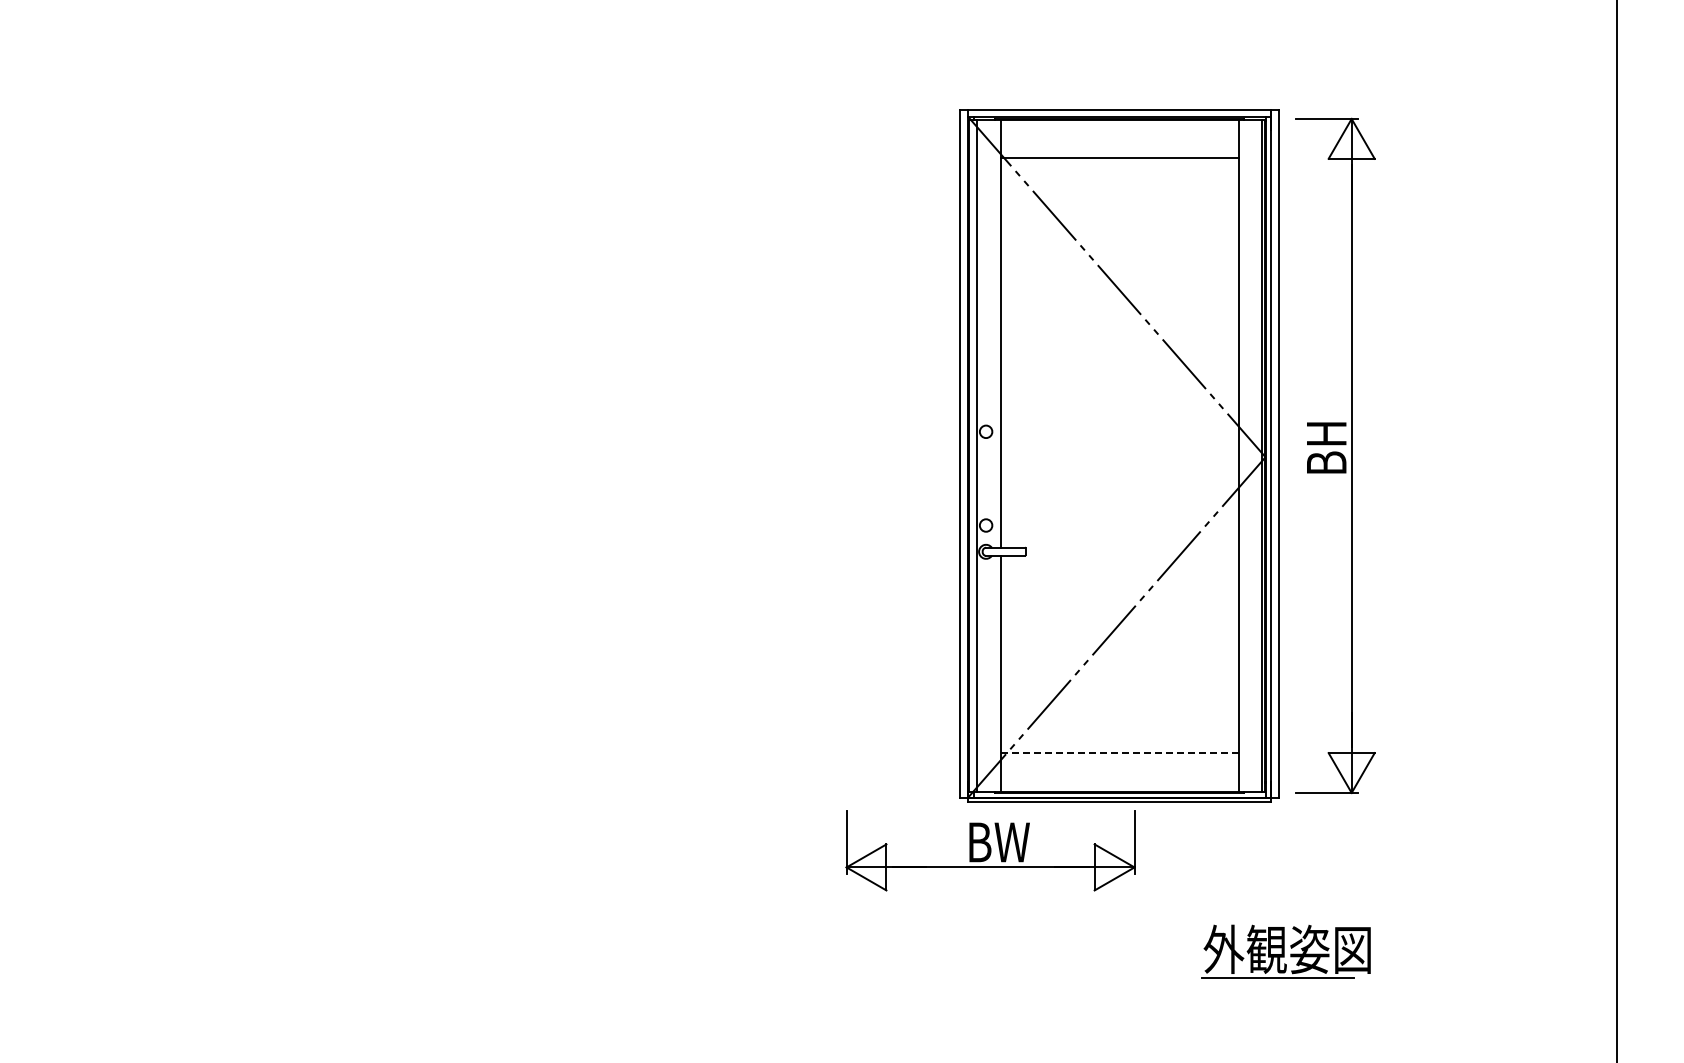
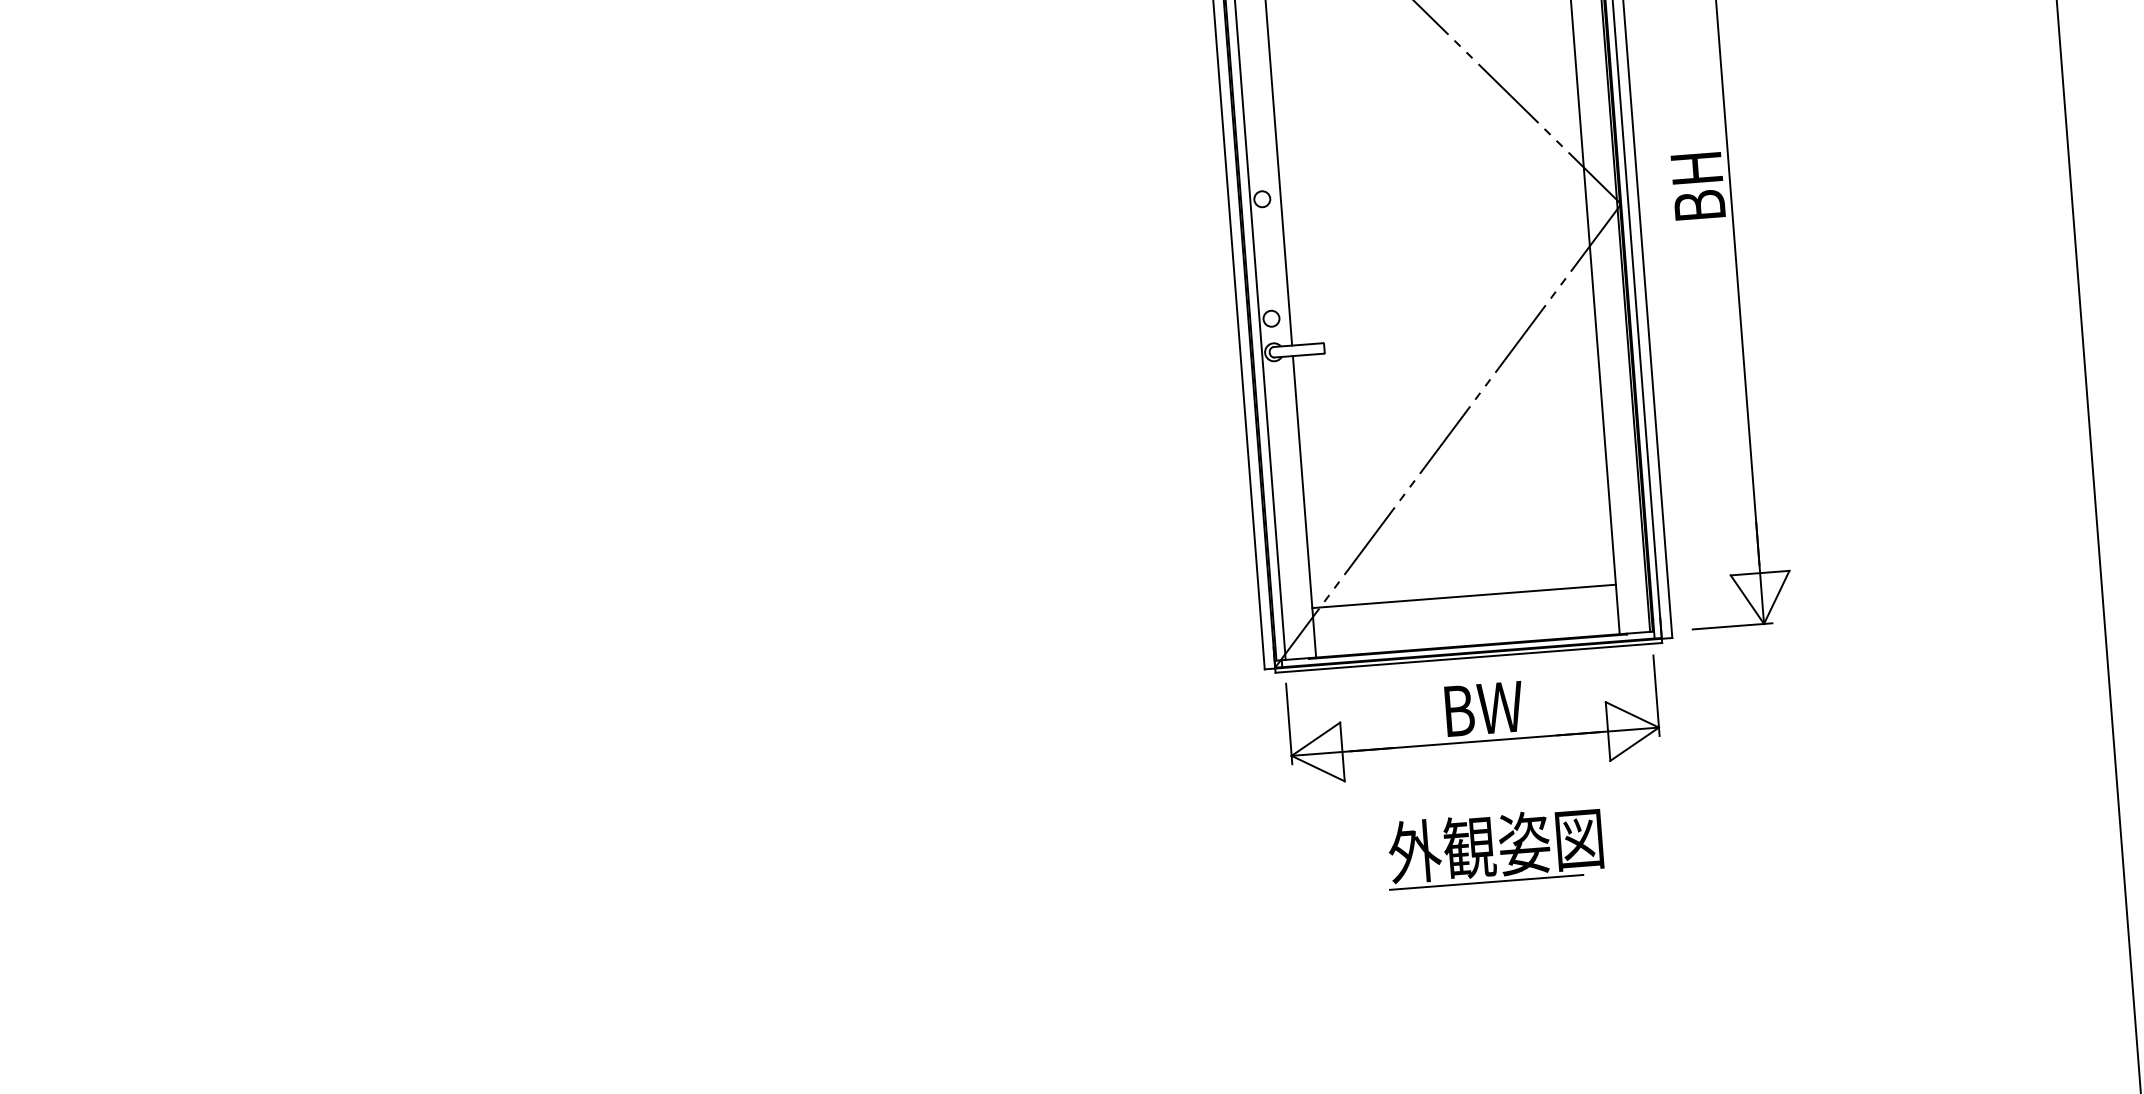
line: (1120, 753) -> (1465, 596), dashed -> solid
part: (990, 850) -> (1473, 720), moved
part: (1285, 951) -> (1493, 848), moved

